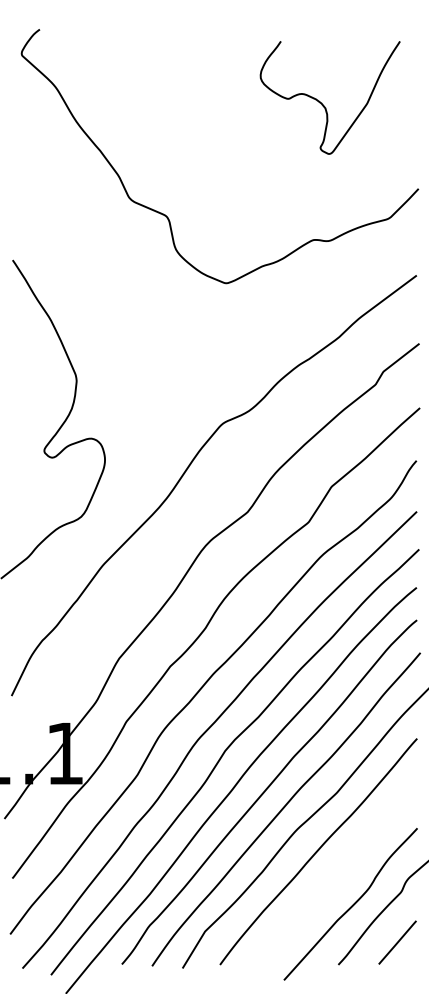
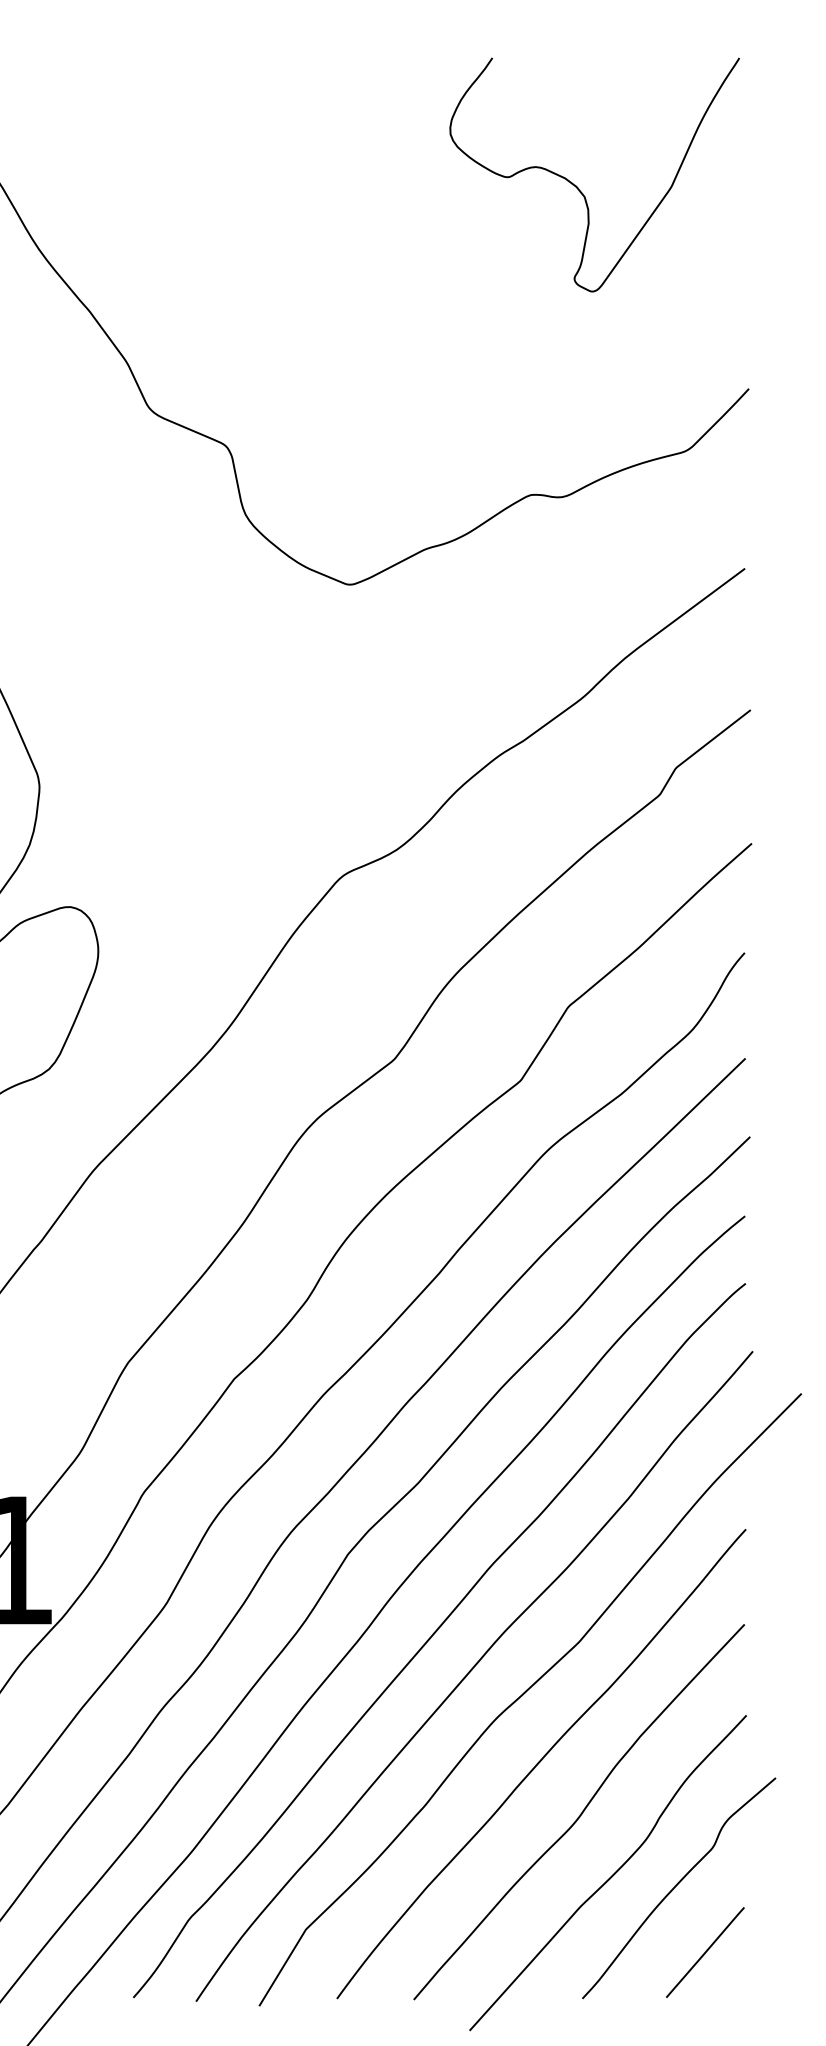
curve: (322, 103) -> (578, 186), moved
curve: (337, 874) -> (580, 1811), added

